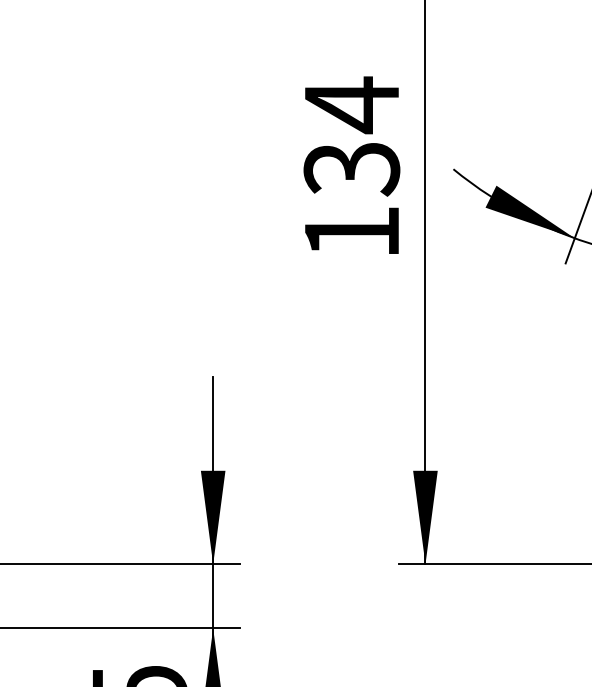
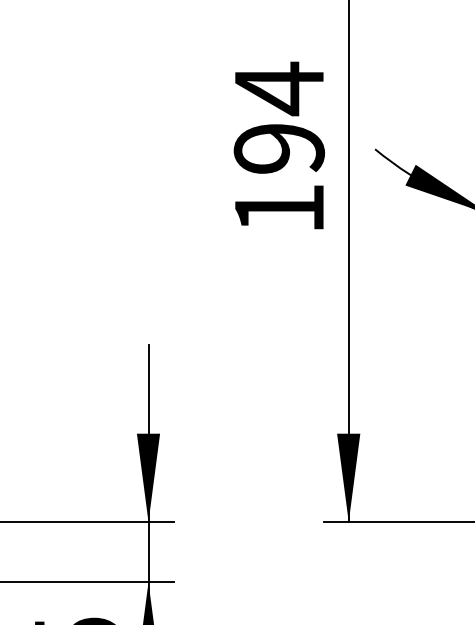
text: (351, 169) -> (278, 149), 134 -> 194

